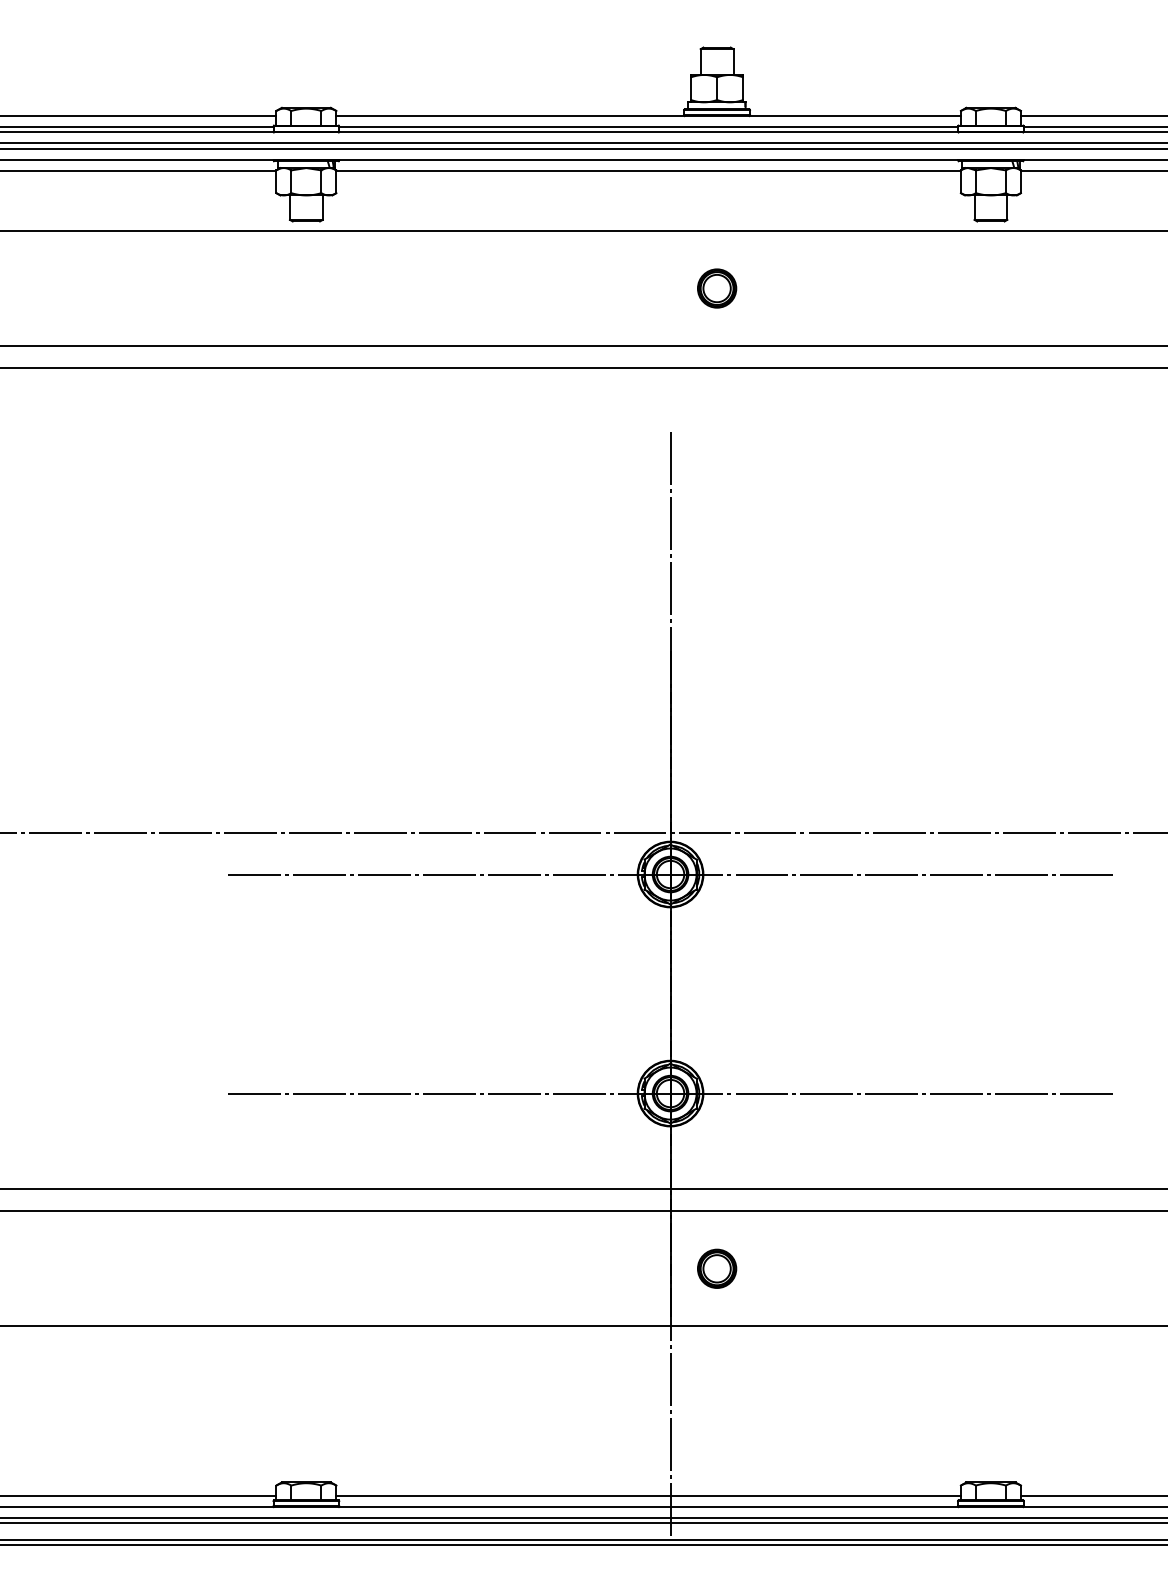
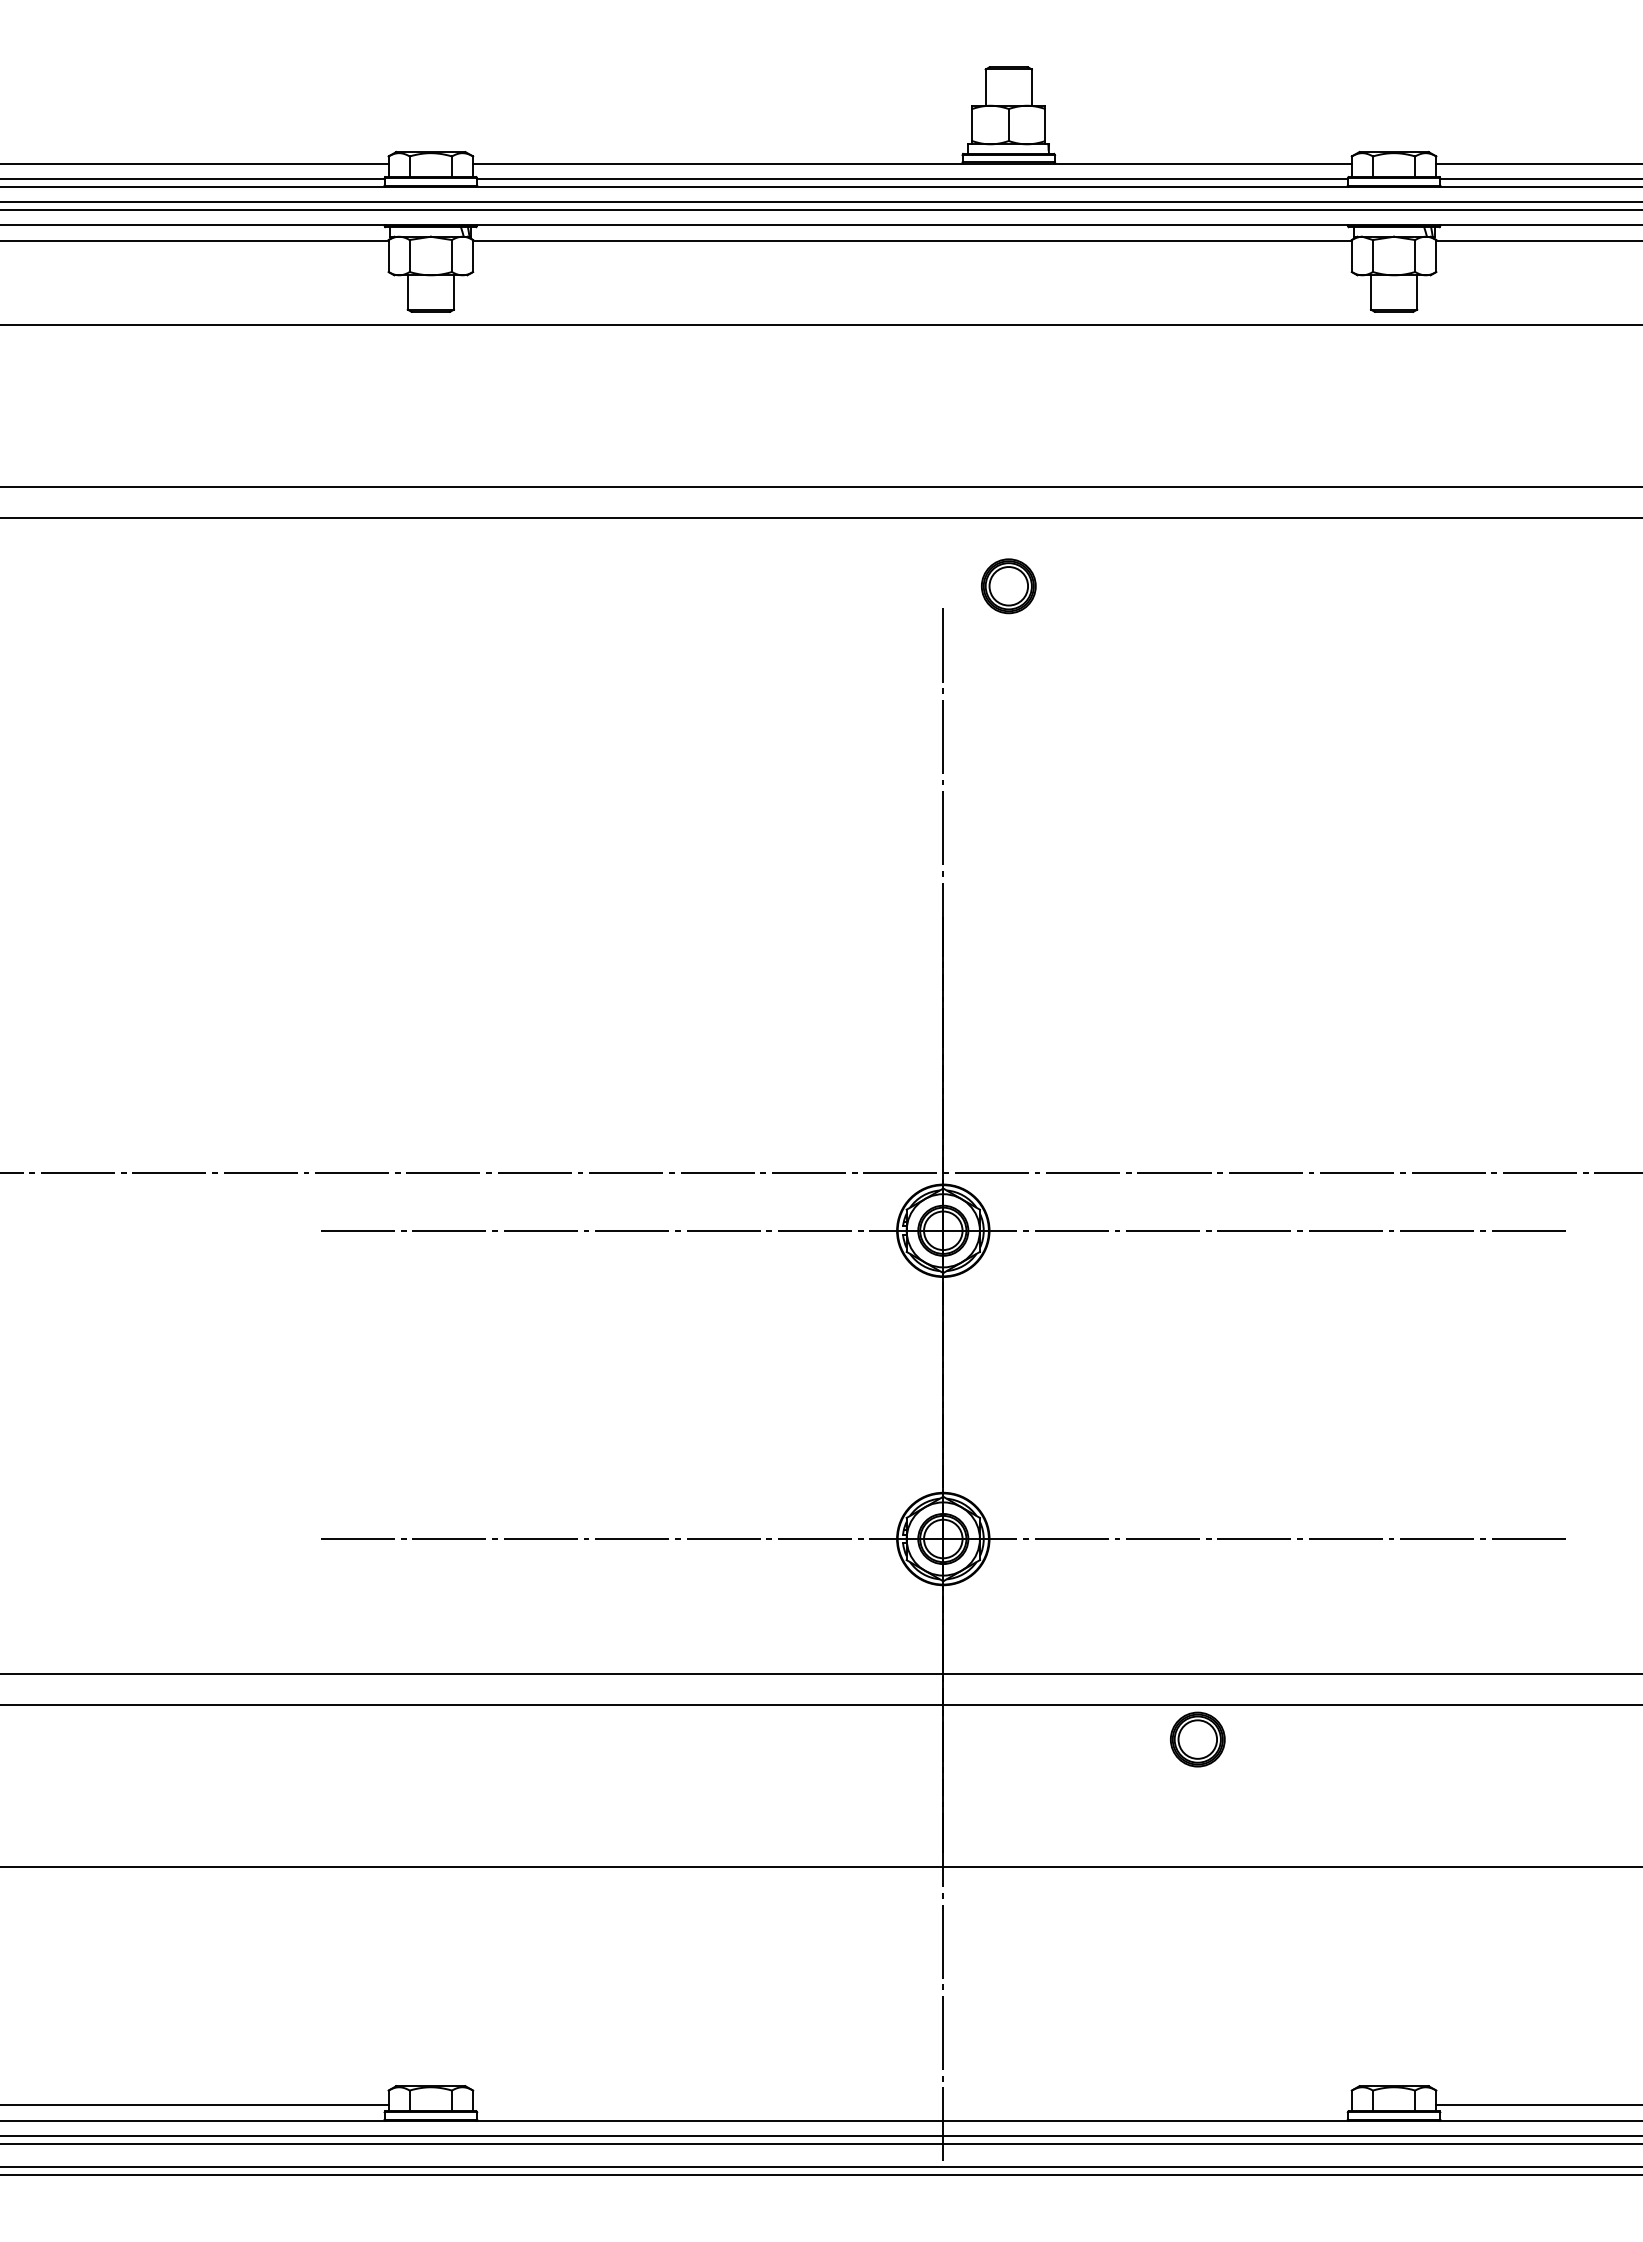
part: (716, 288) -> (1008, 586), moved
part: (716, 1268) -> (1197, 1739), moved
line: (648, 1496) -> (912, 2105), removed

